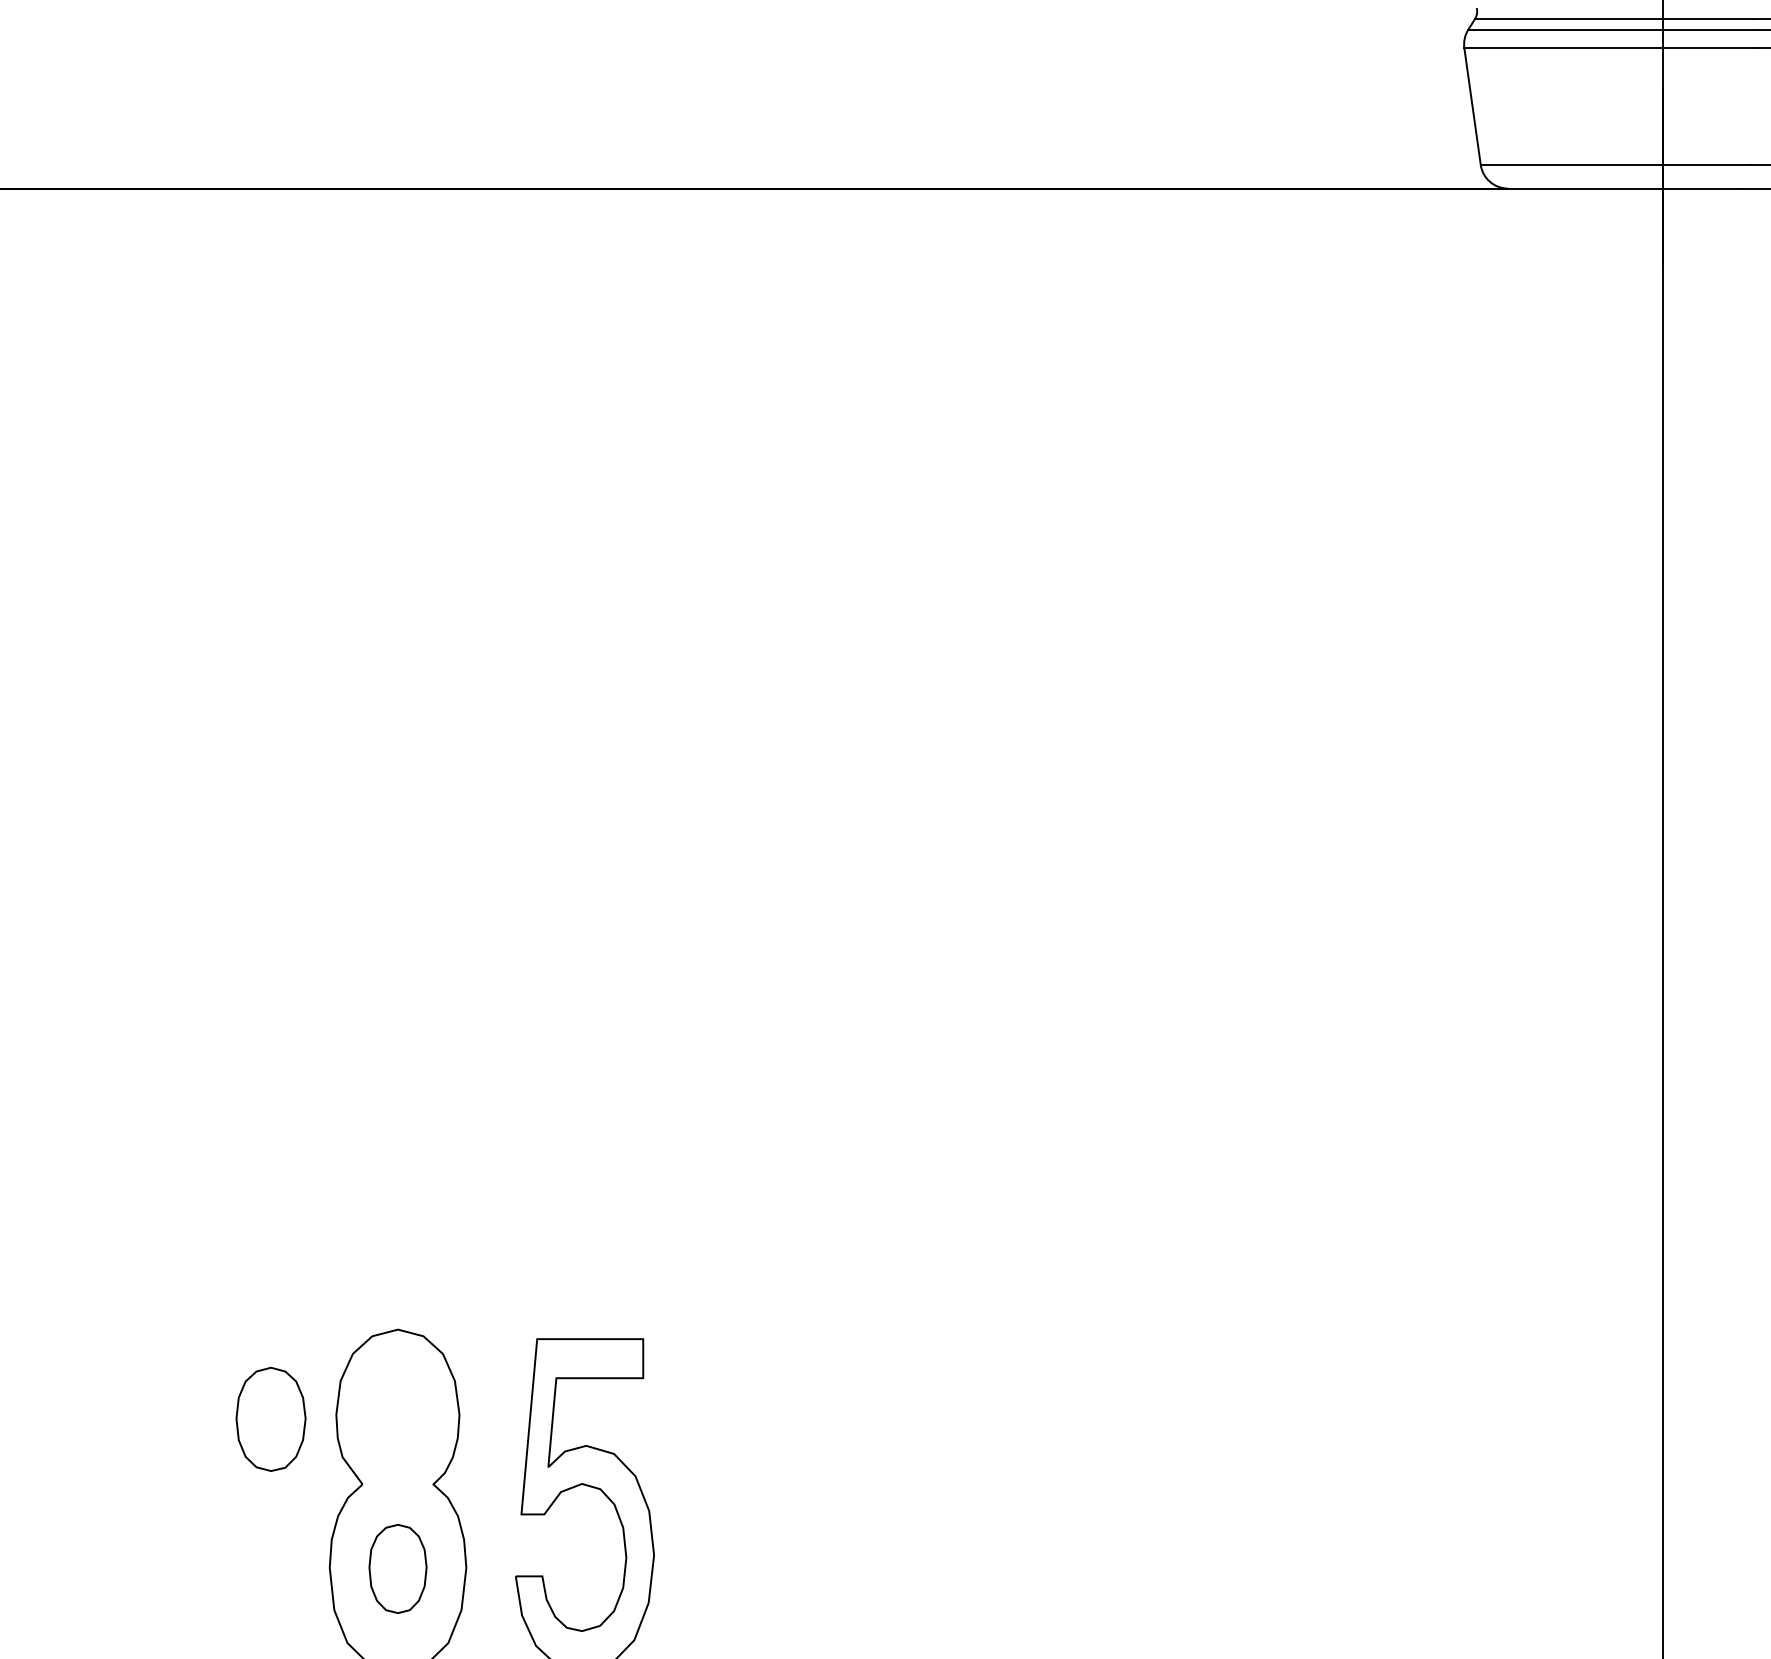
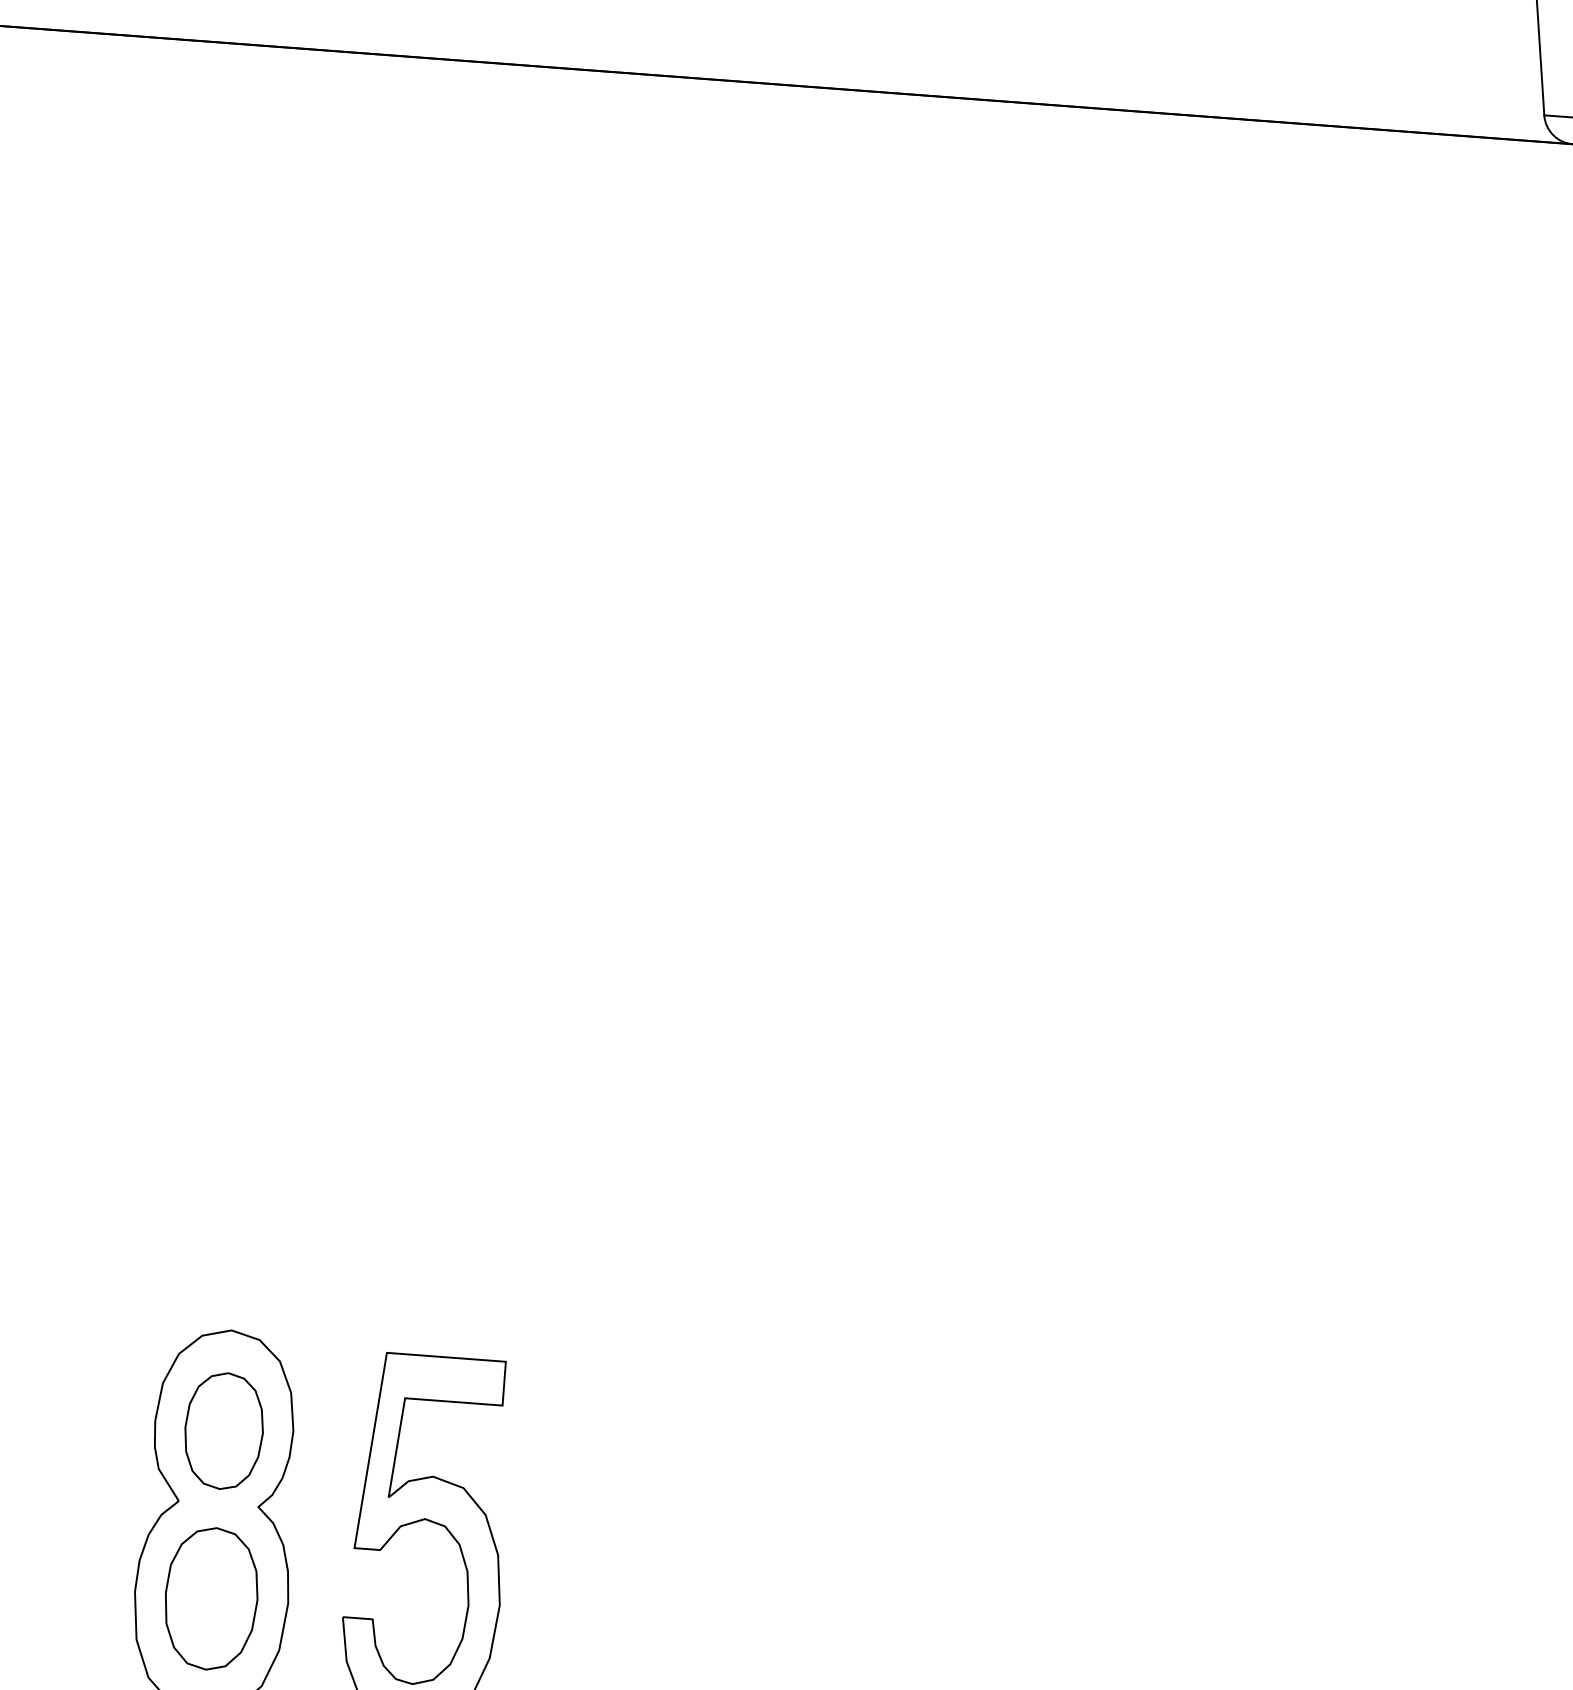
part: (270, 1418) -> (223, 1430), moved
part: (397, 1568) -> (210, 1598), size x1.43

